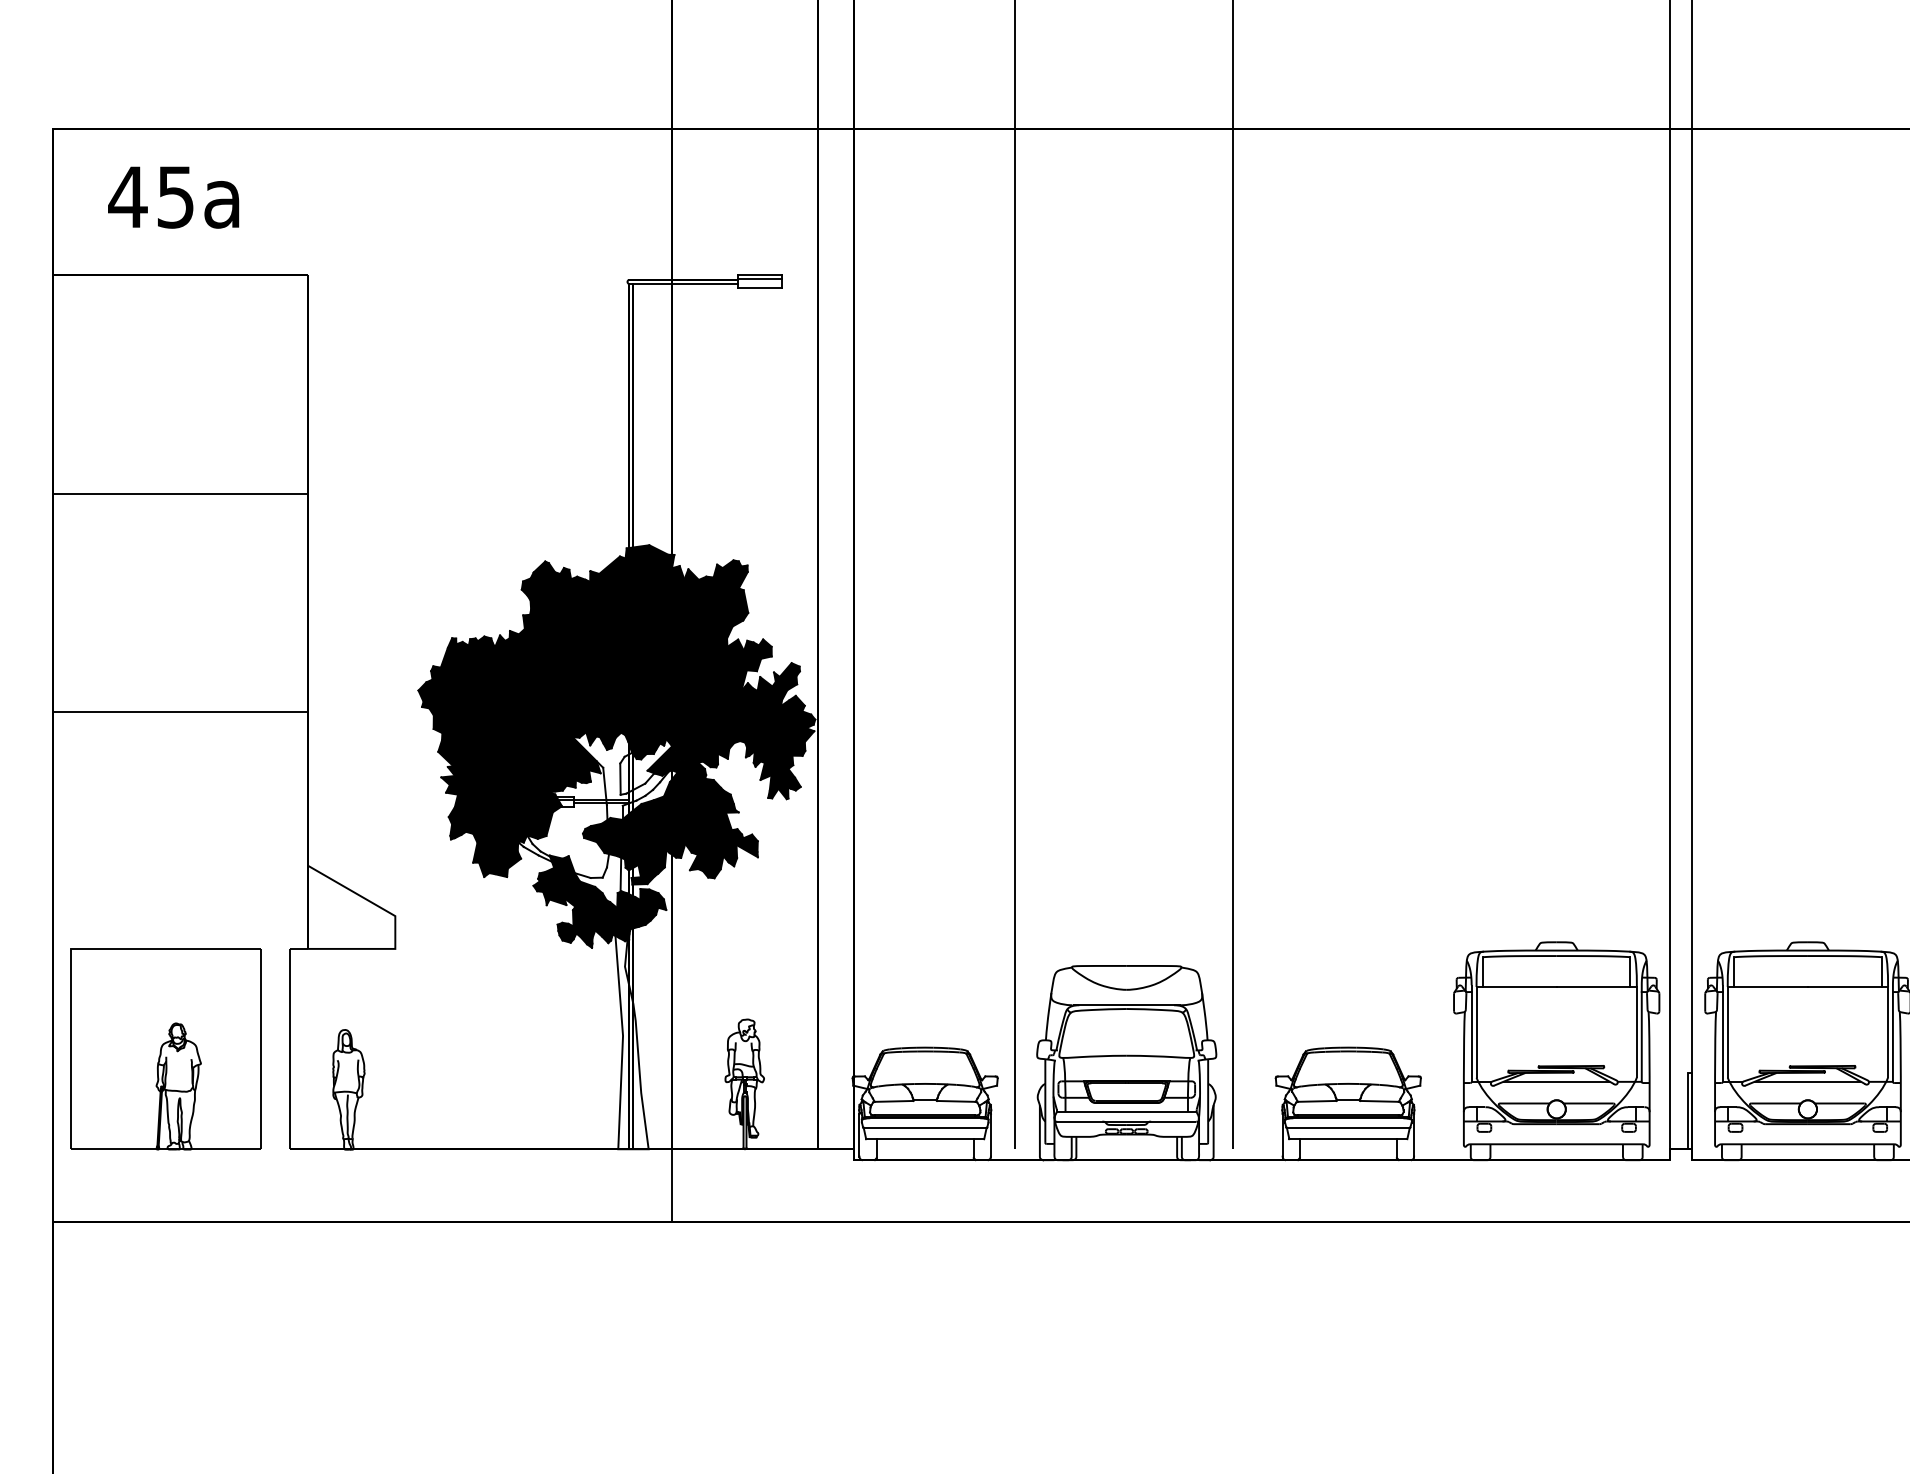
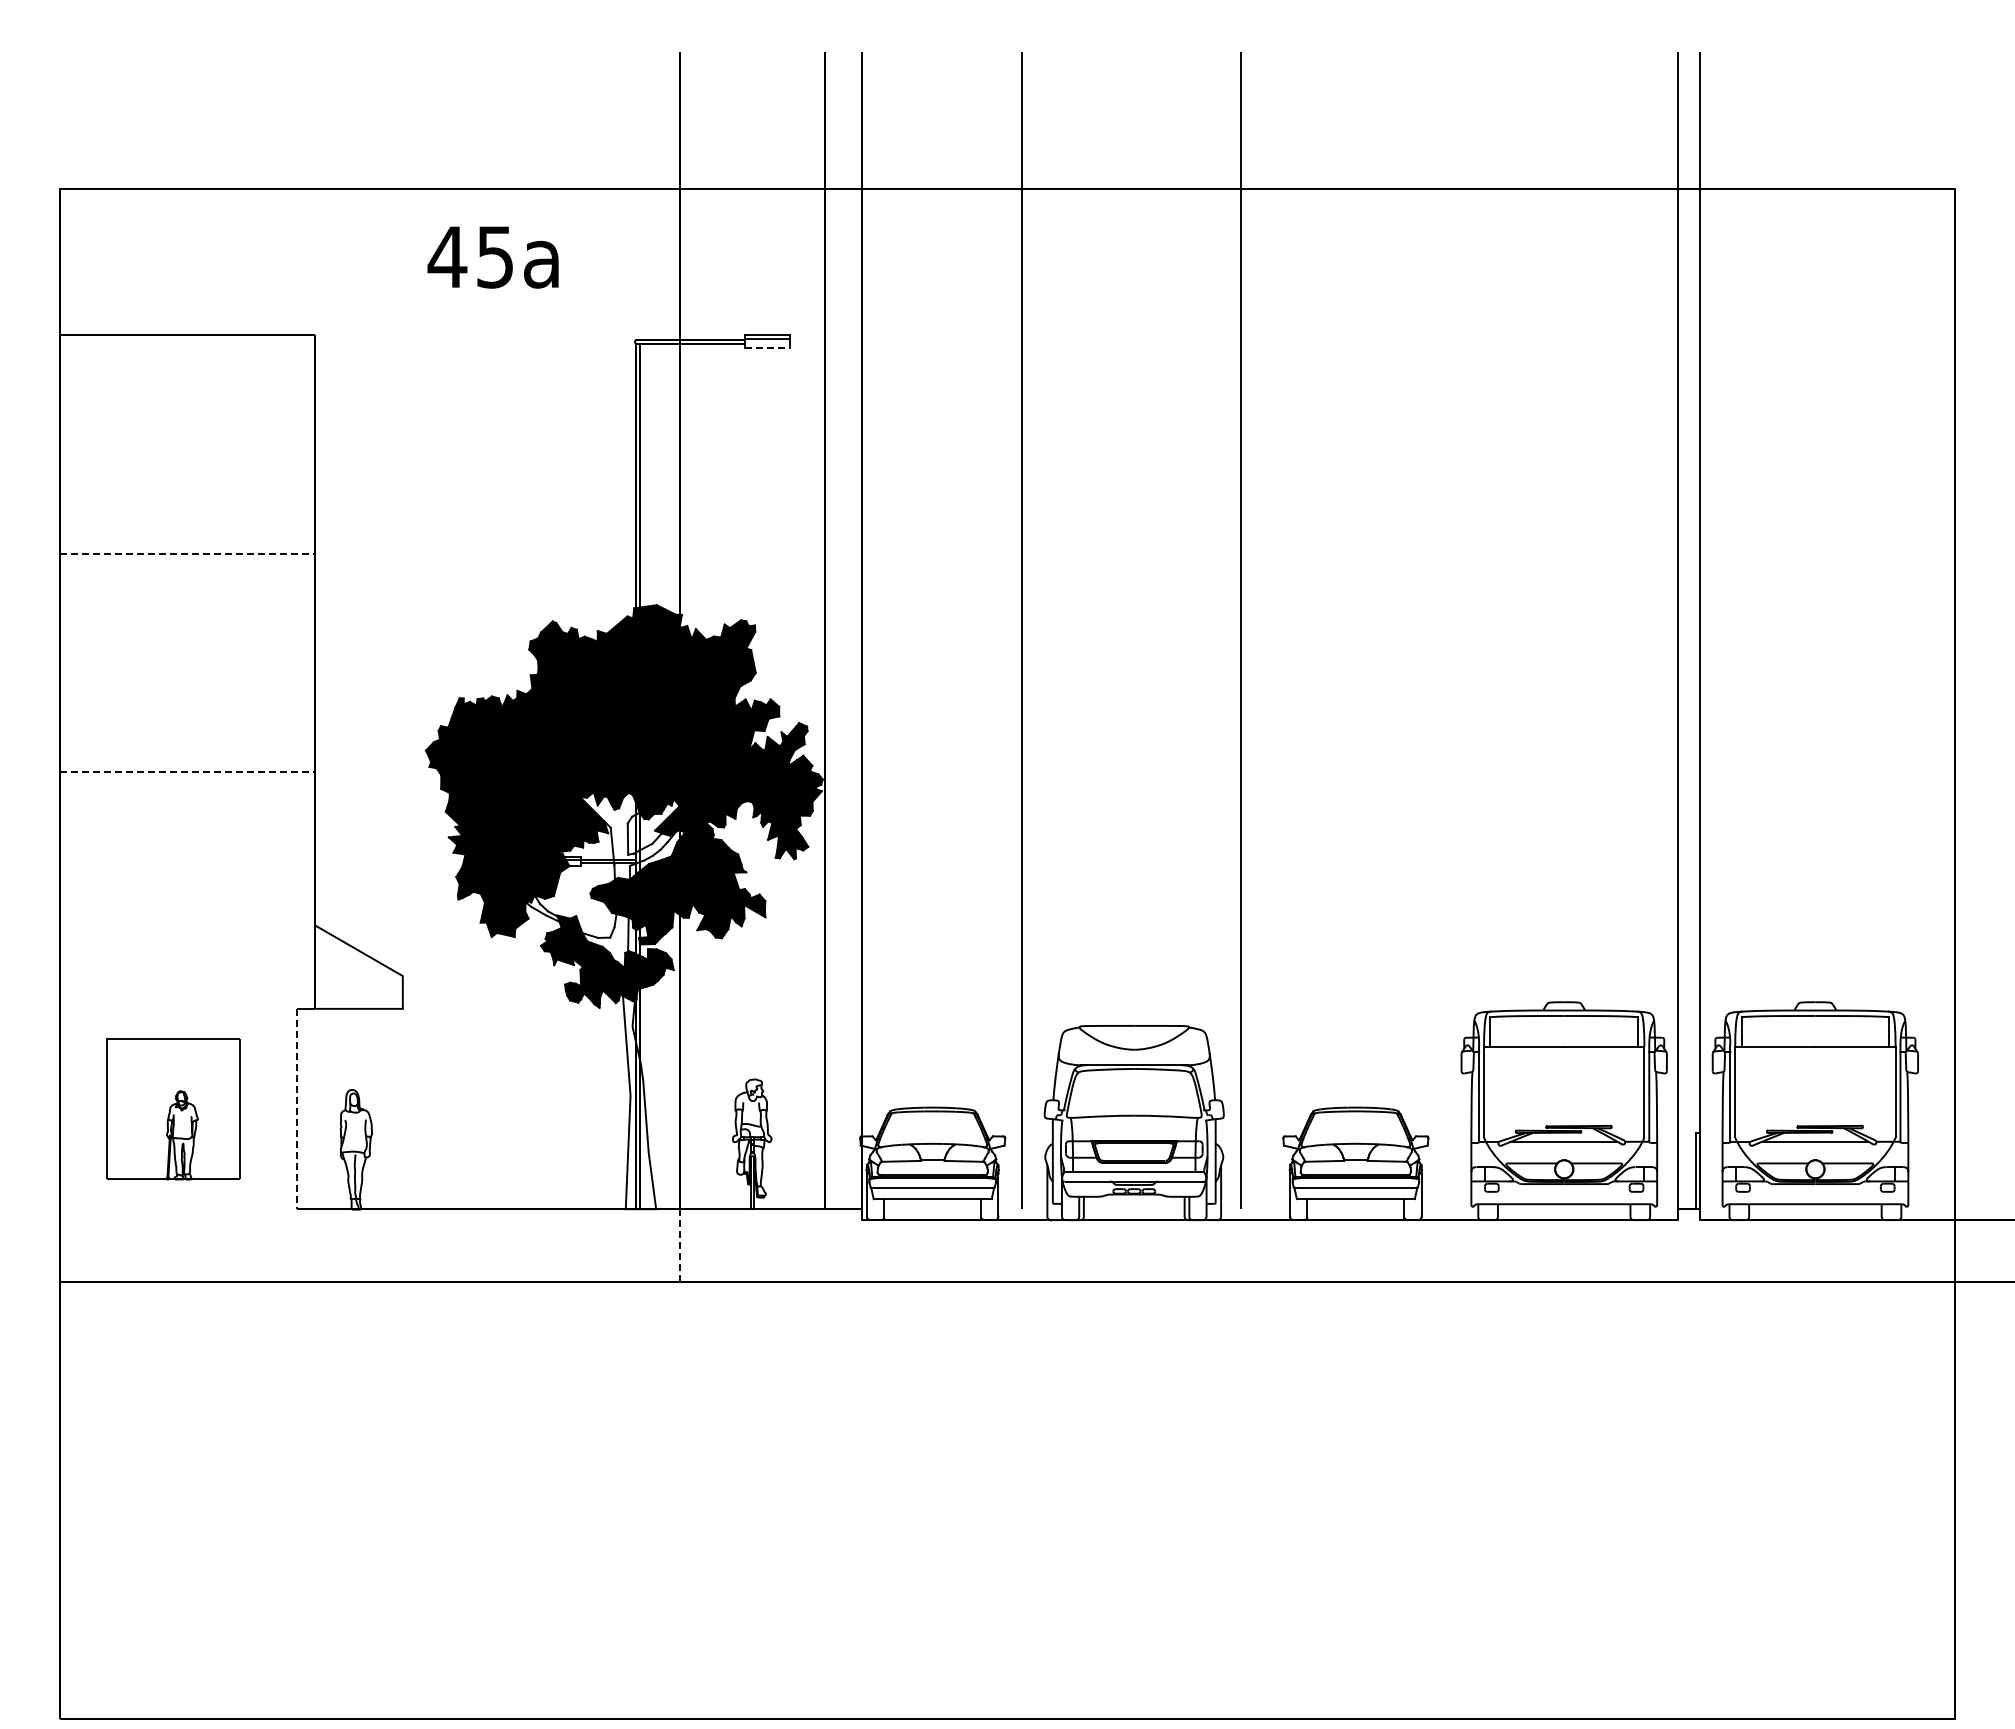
text: (172, 197) -> (492, 257), moved
line: (759, 288) -> (767, 348), solid -> dashed
line: (180, 493) -> (188, 553), solid -> dashed
line: (180, 712) -> (188, 772), solid -> dashed
part: (165, 1049) -> (173, 1109), size x0.7
line: (289, 1049) -> (297, 1109), solid -> dashed
line: (671, 1186) -> (679, 1246), solid -> dashed

